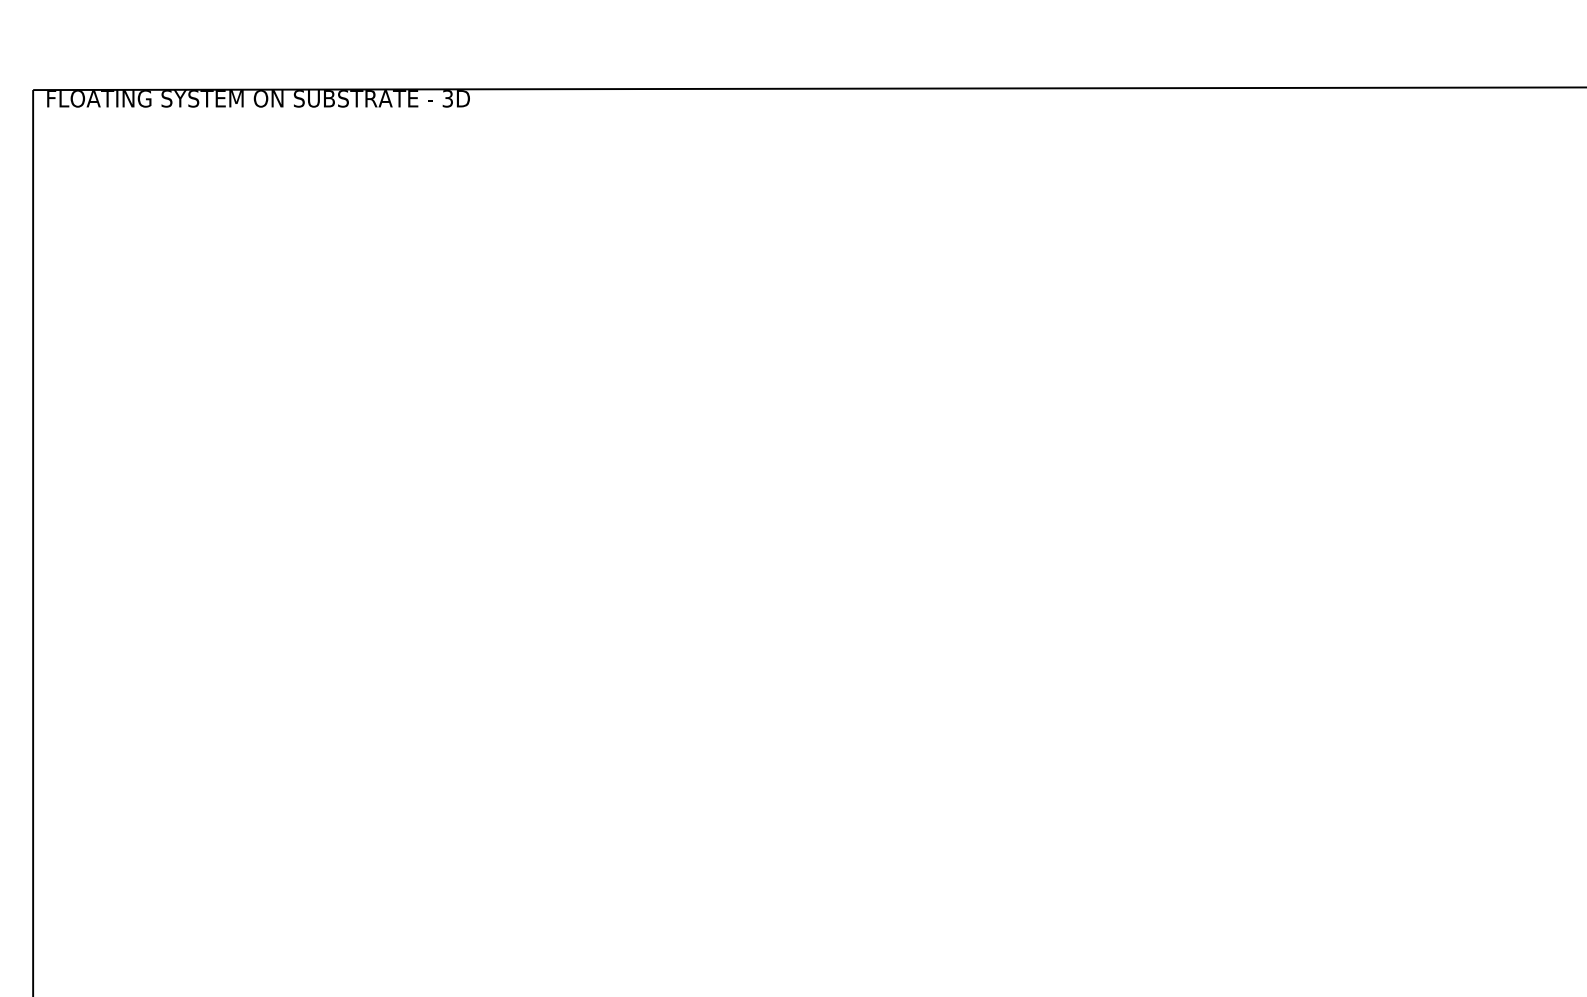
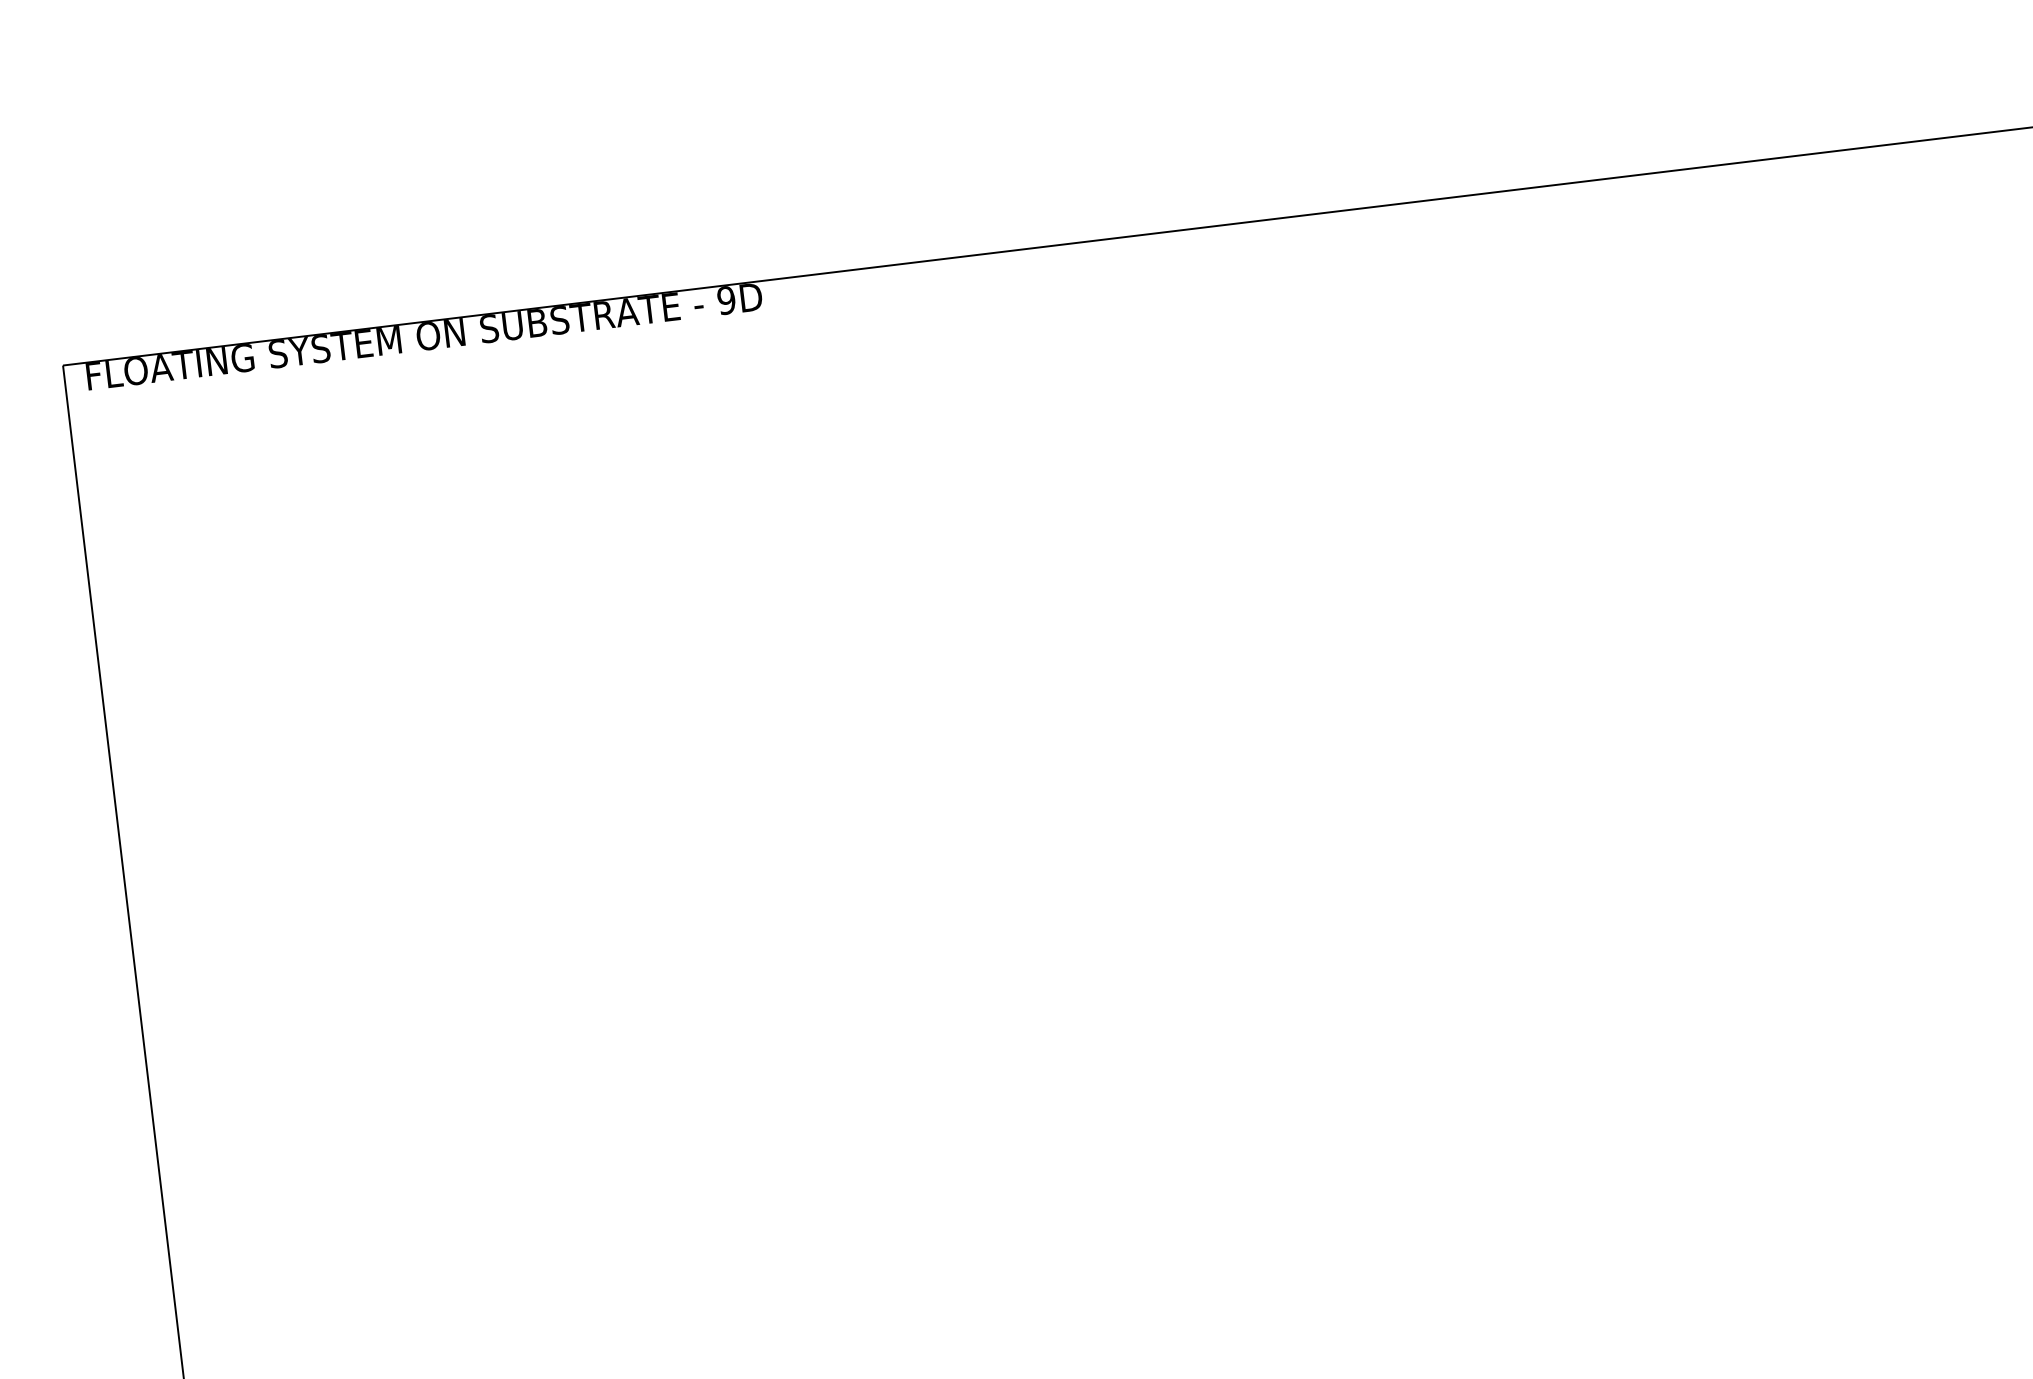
text: (447, 98) -> (725, 300), 3D -> 9D

